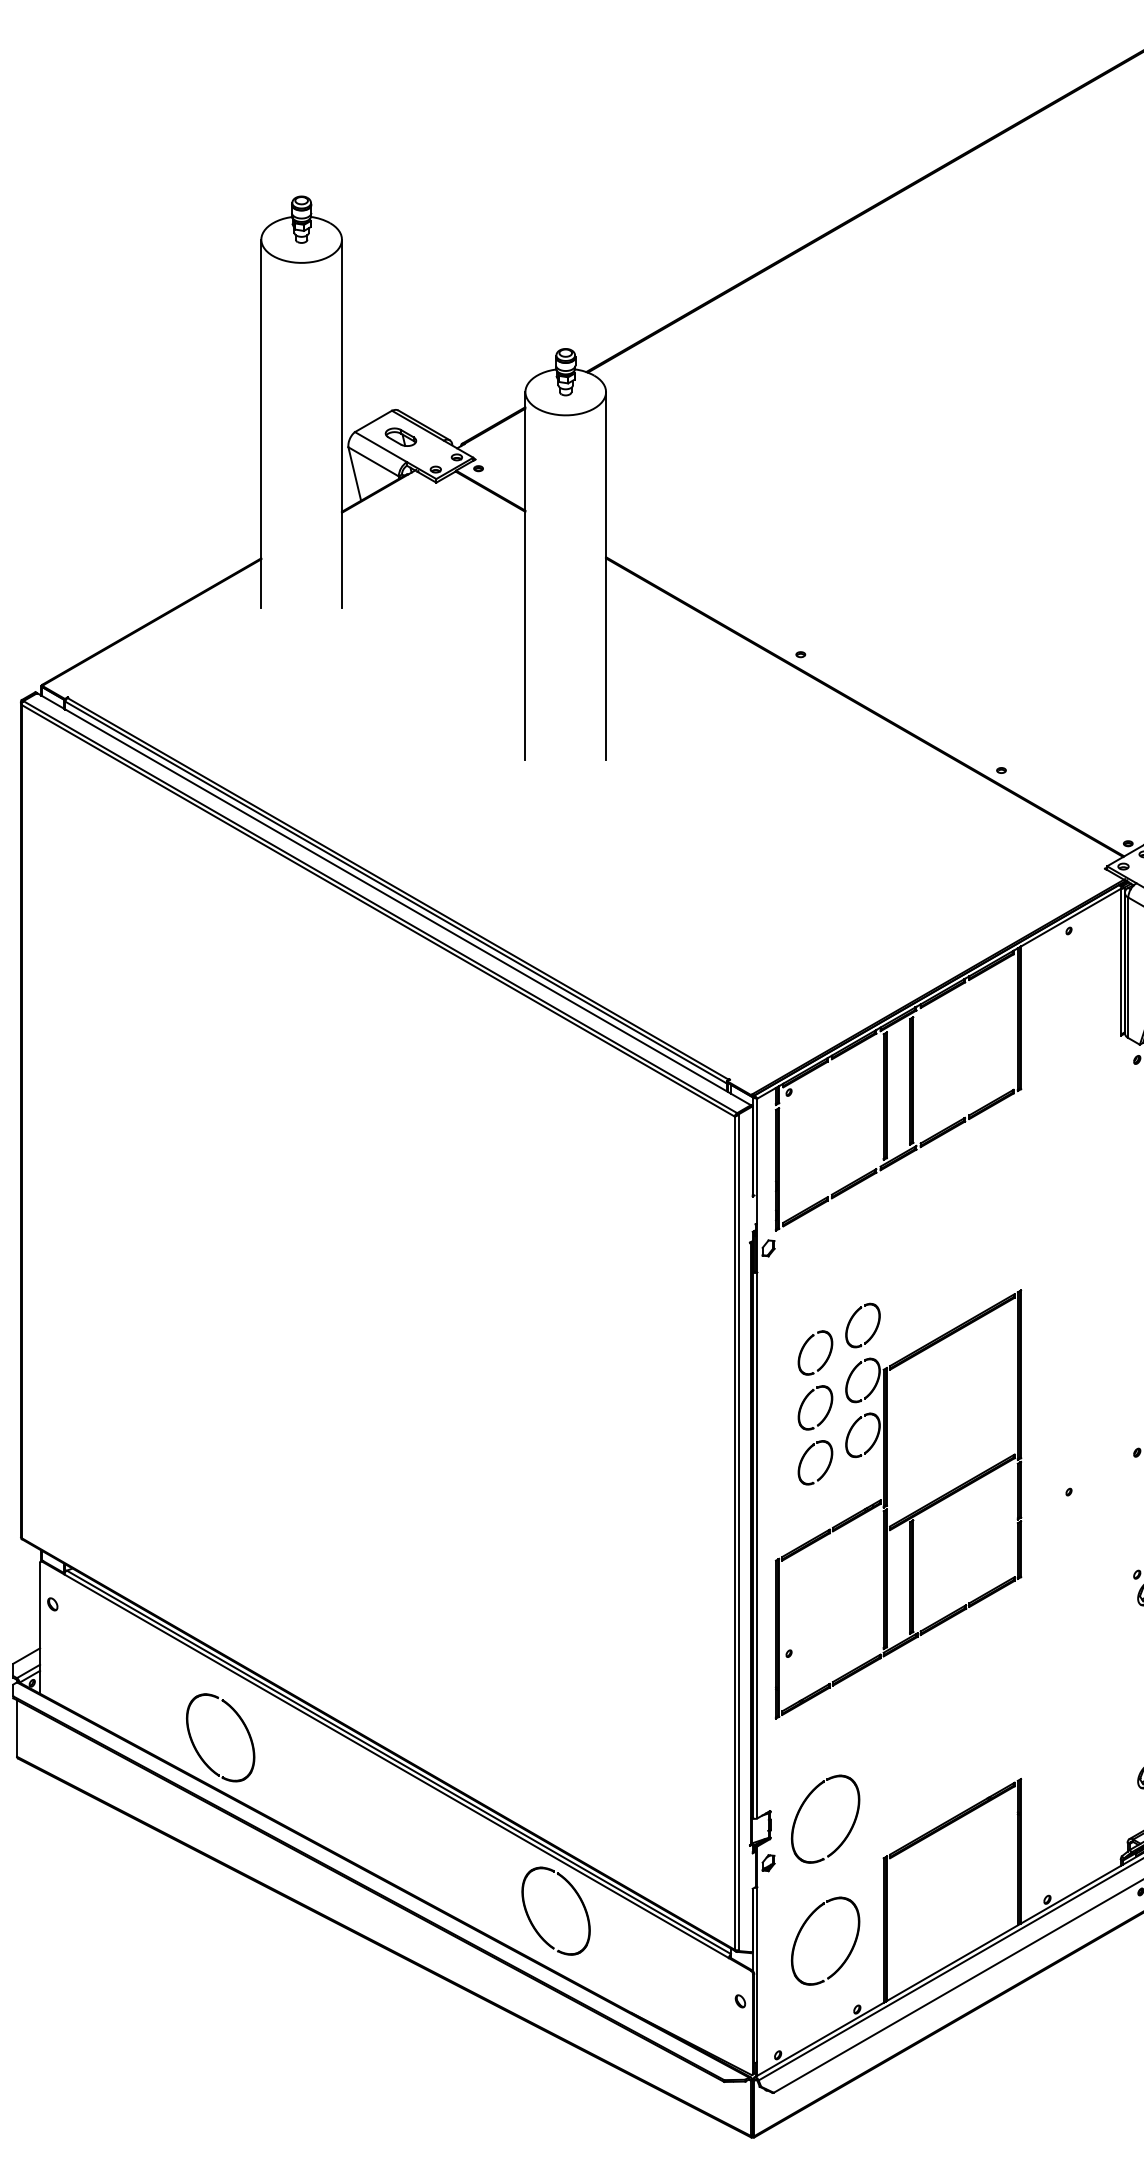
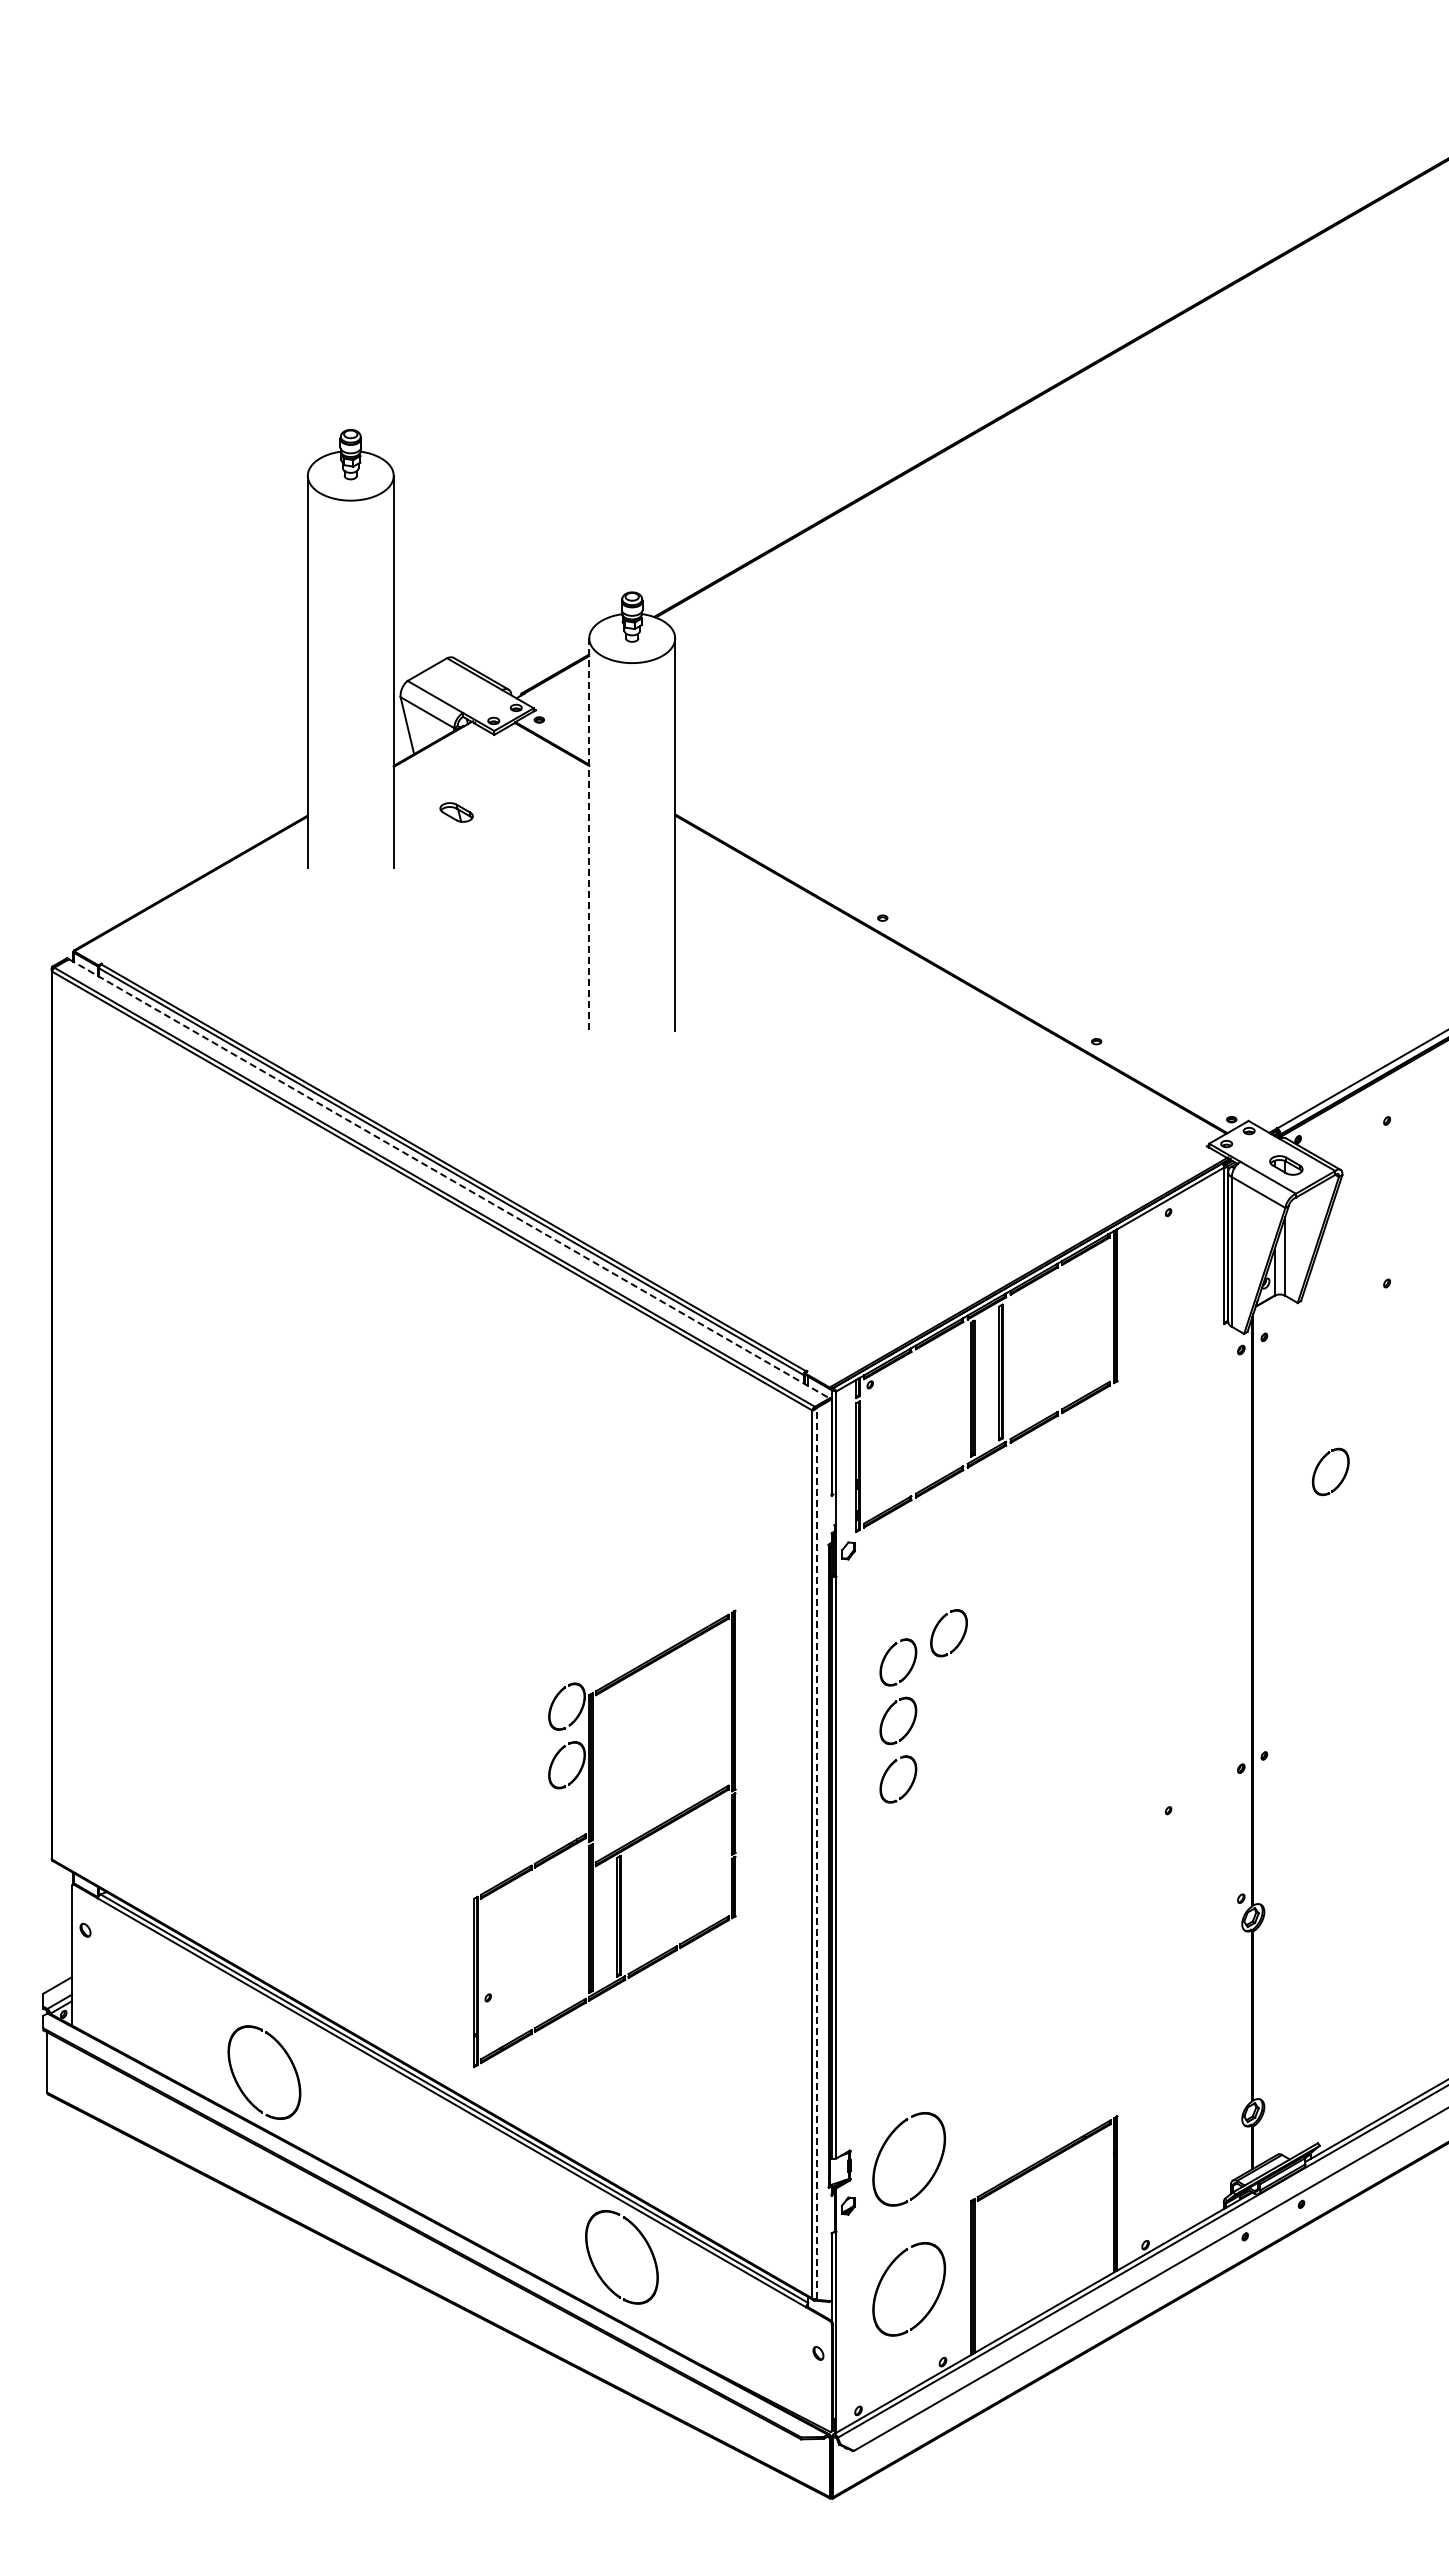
part: (400, 437) -> (456, 812), moved
line: (525, 577) -> (589, 835), solid -> dashed
line: (394, 899) -> (449, 1179), solid -> dashed
part: (887, 1504) -> (593, 1838), moved
line: (738, 1532) -> (816, 1853), solid -> dashed

